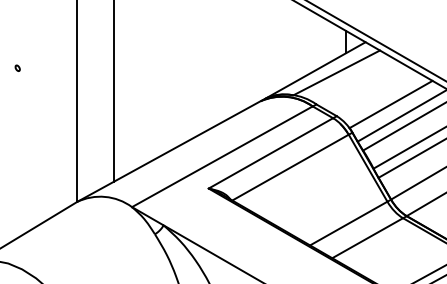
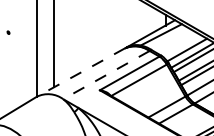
line: (170, 151) -> (81, 72), solid -> dashed
line: (222, 157) -> (106, 75), solid -> dashed

